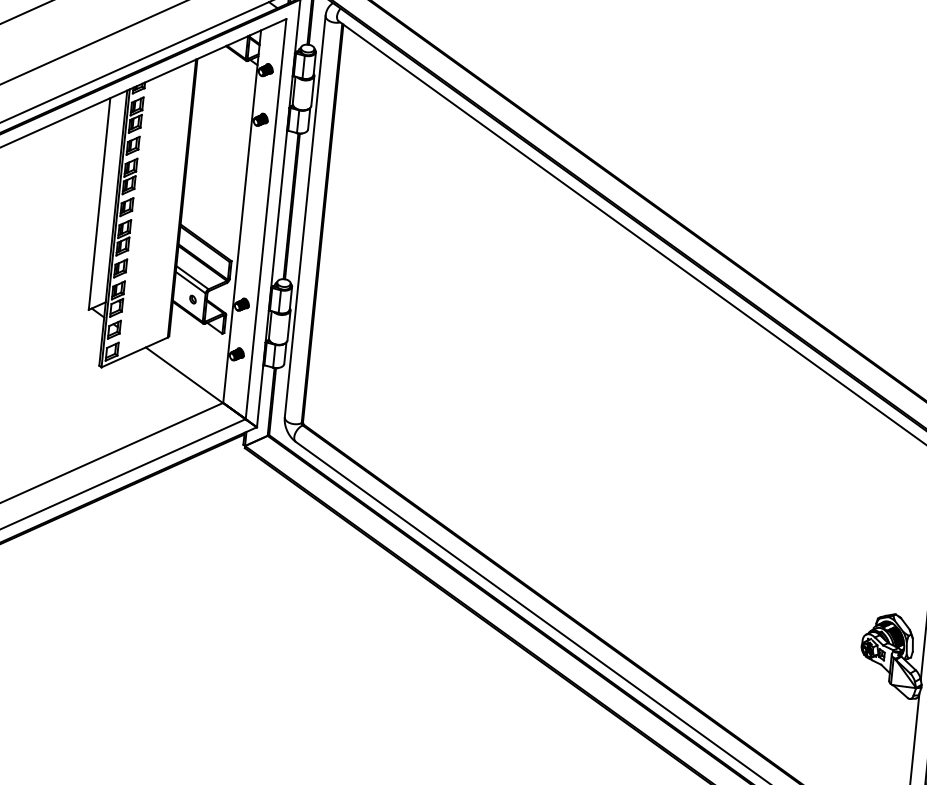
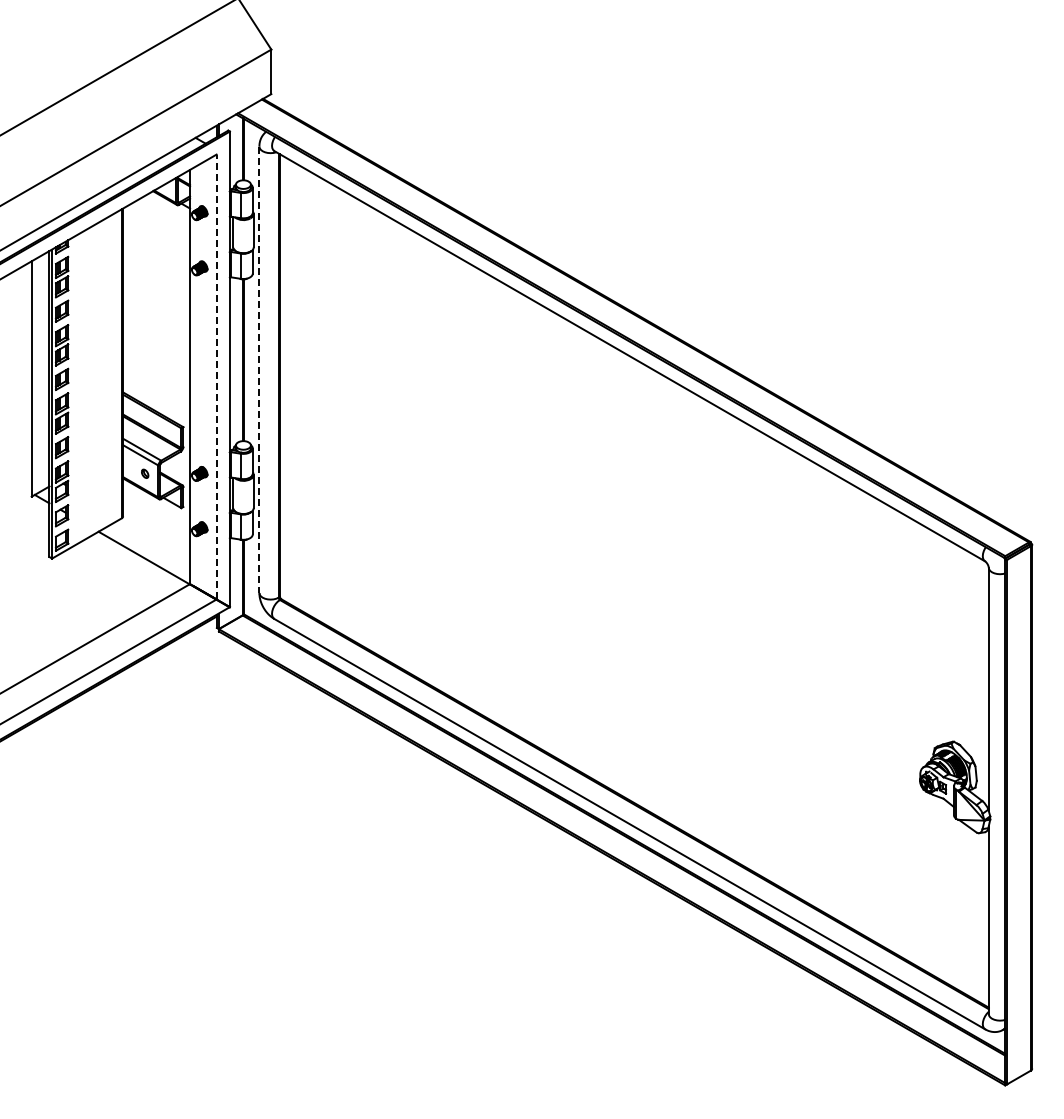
line: (305, 217) -> (259, 370), solid -> dashed
line: (266, 218) -> (216, 376), solid -> dashed

